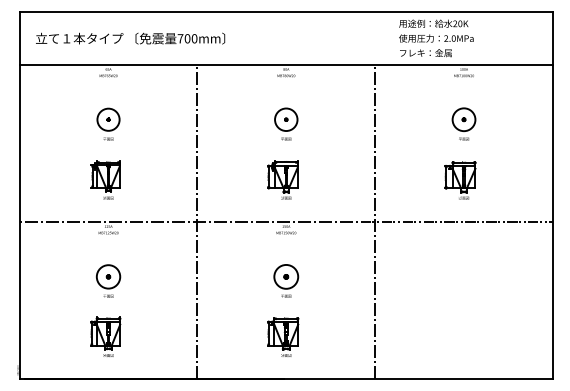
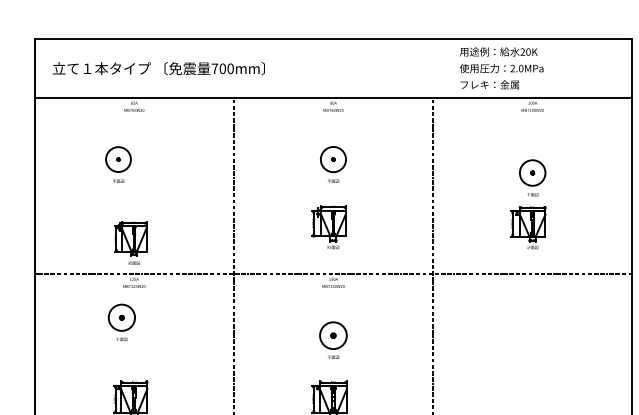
part: (108, 123) -> (118, 163), moved
part: (463, 123) -> (532, 177), moved
part: (105, 179) -> (130, 242), moved
part: (108, 280) -> (121, 321), moved

